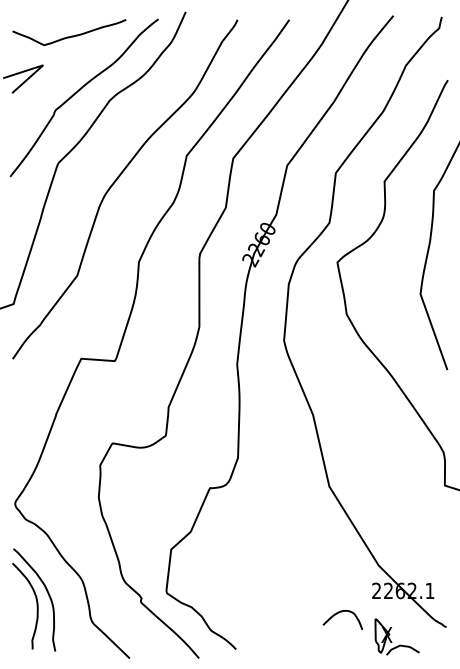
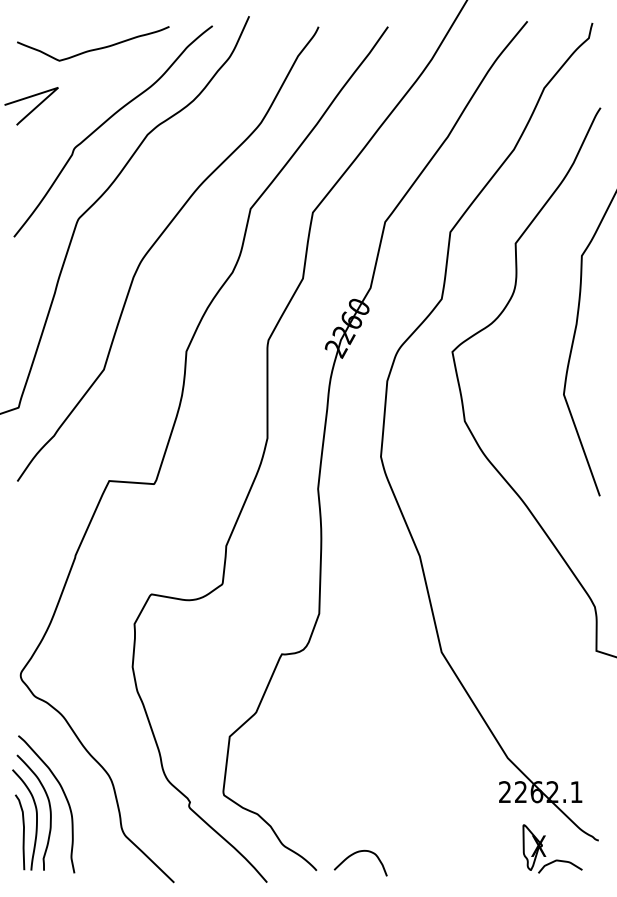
part: (18, 611) -> (24, 819), added
curve: (339, 612) -> (356, 853), moved
part: (391, 641) -> (545, 854), moved

